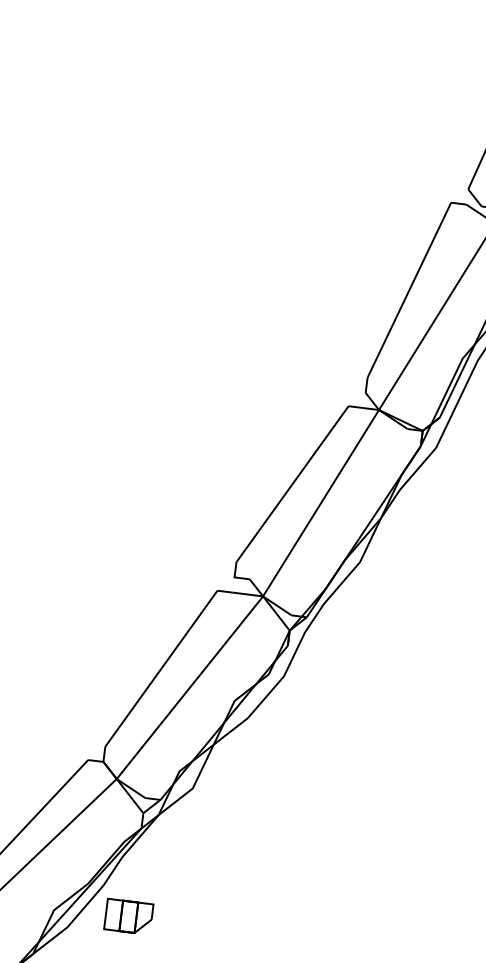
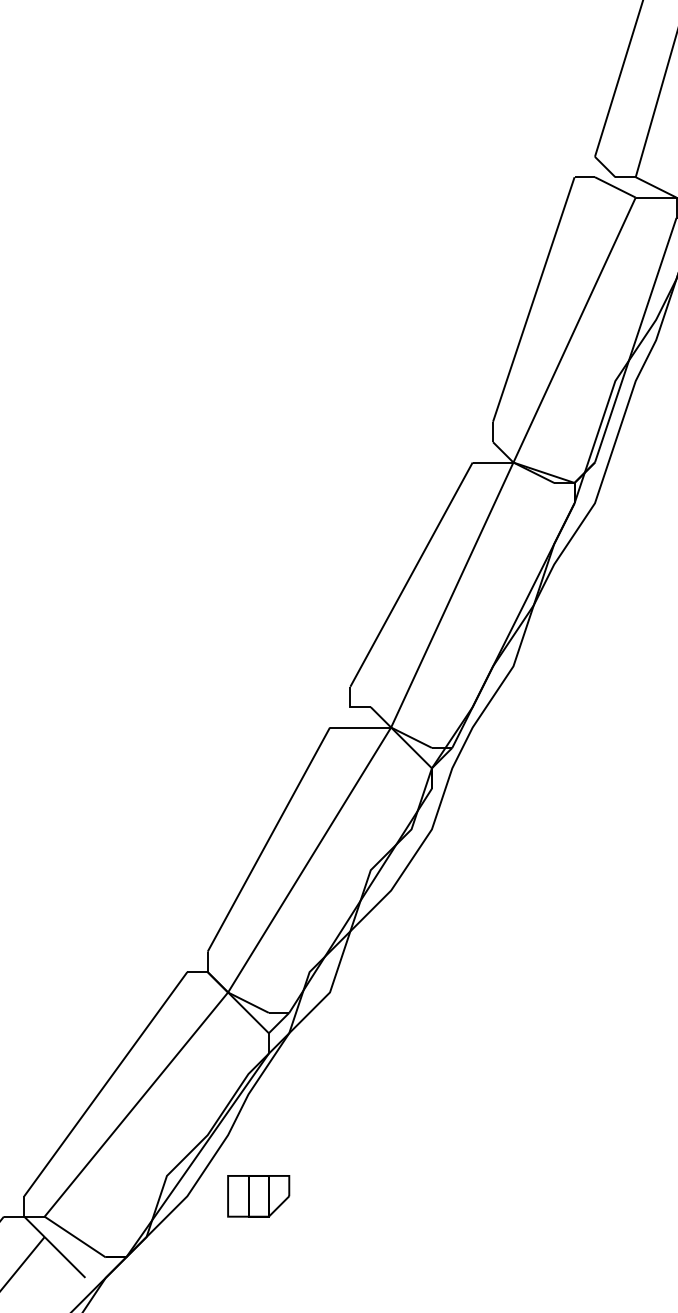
part: (128, 916) -> (258, 1196), moved

